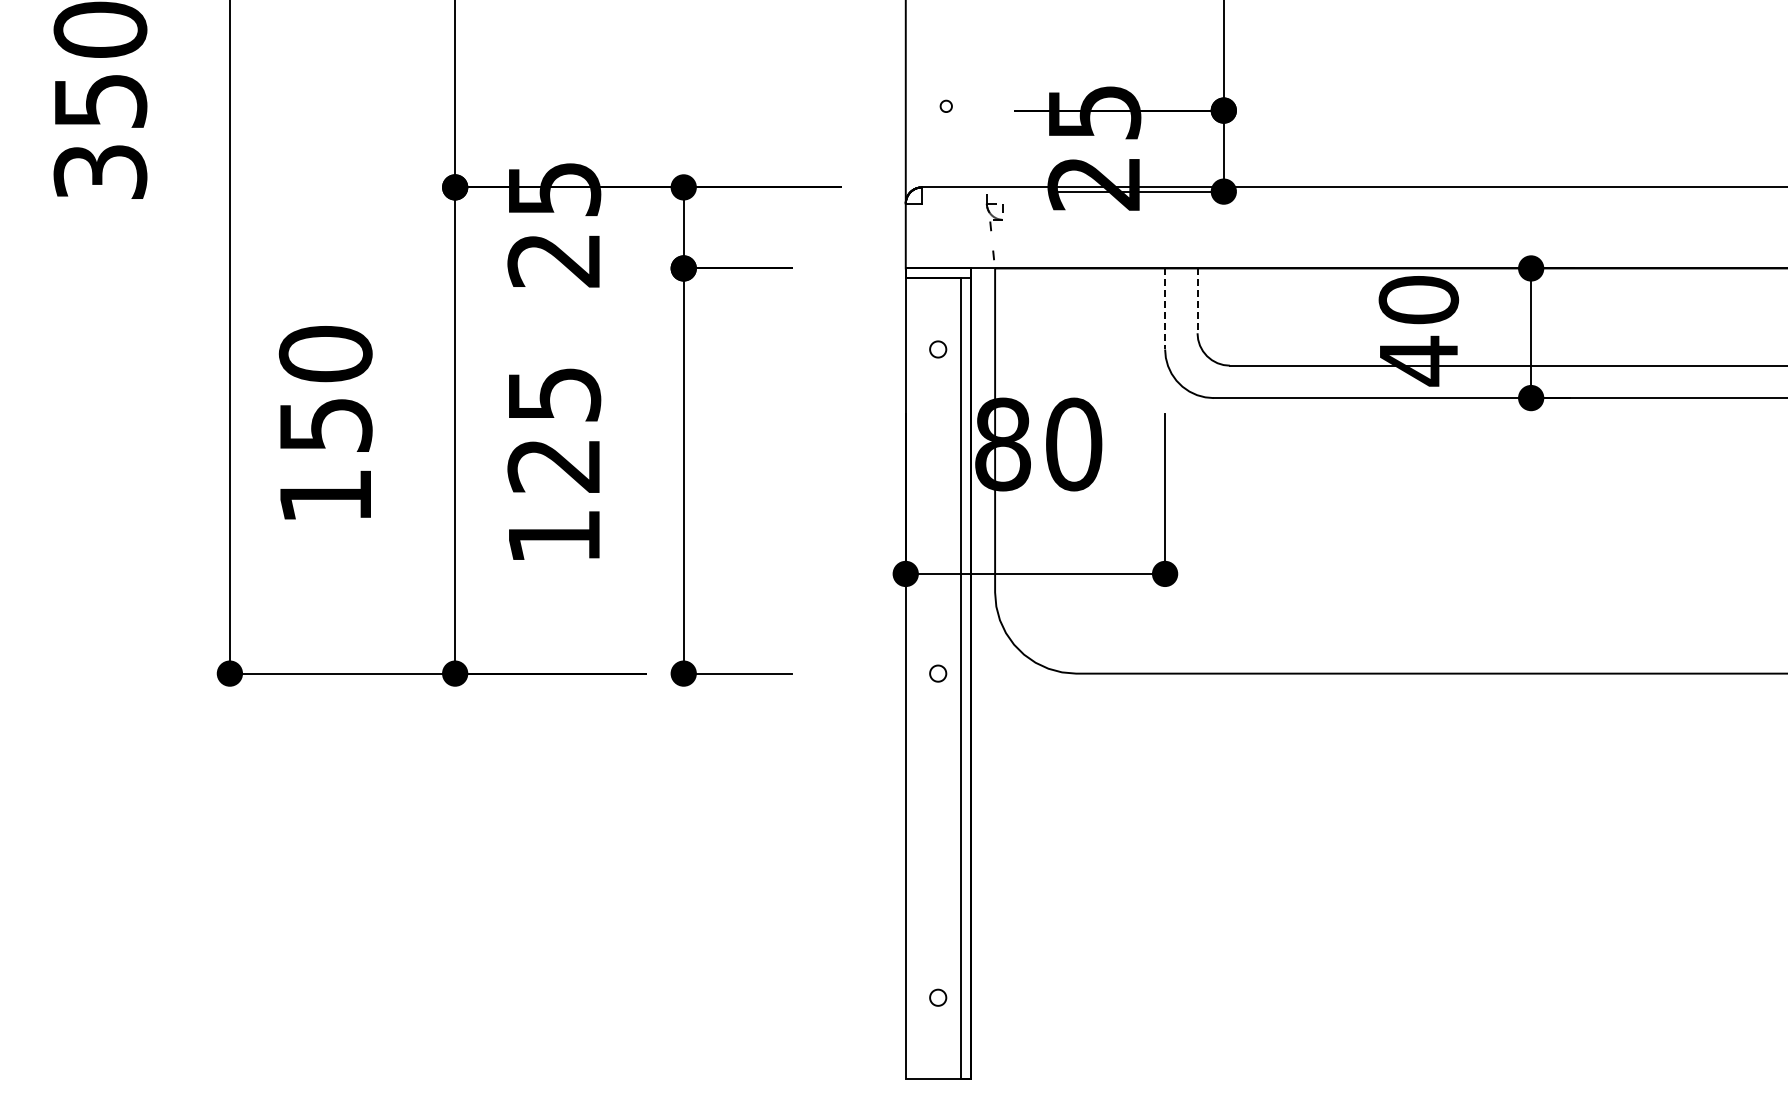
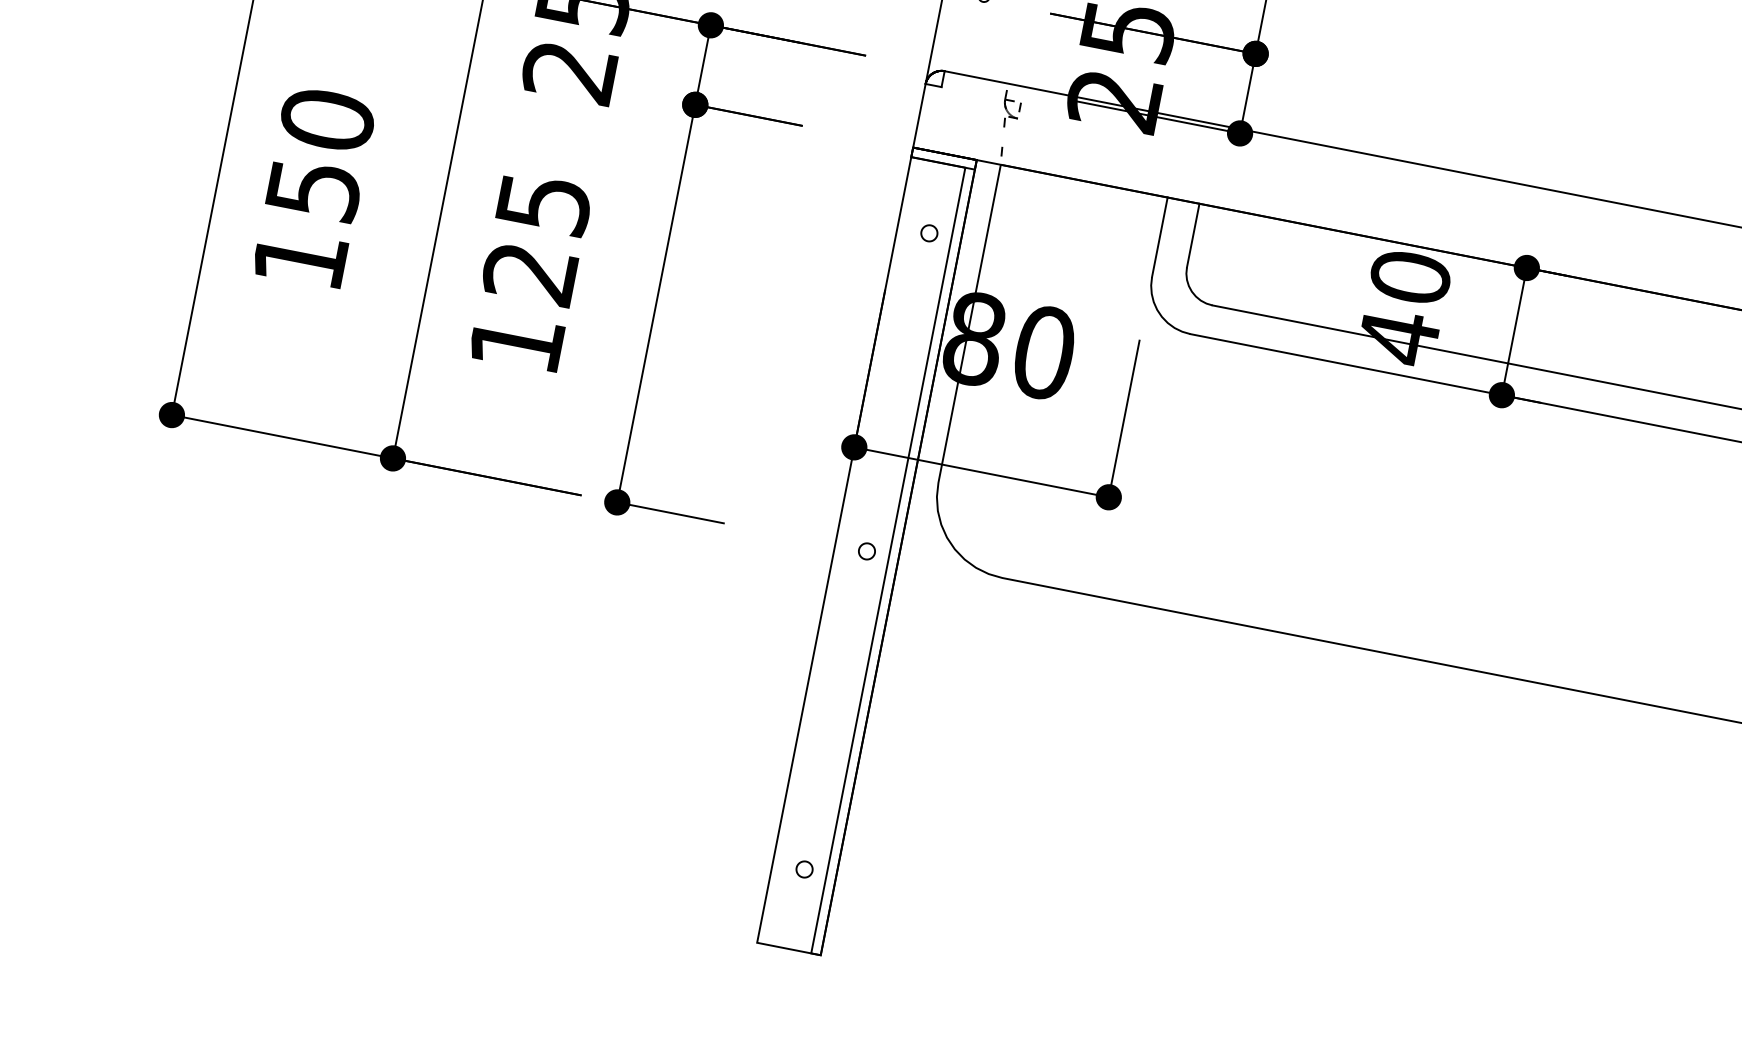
line: (1197, 301) -> (1193, 236), dashed -> solid
line: (1165, 308) -> (1160, 236), dashed -> solid

